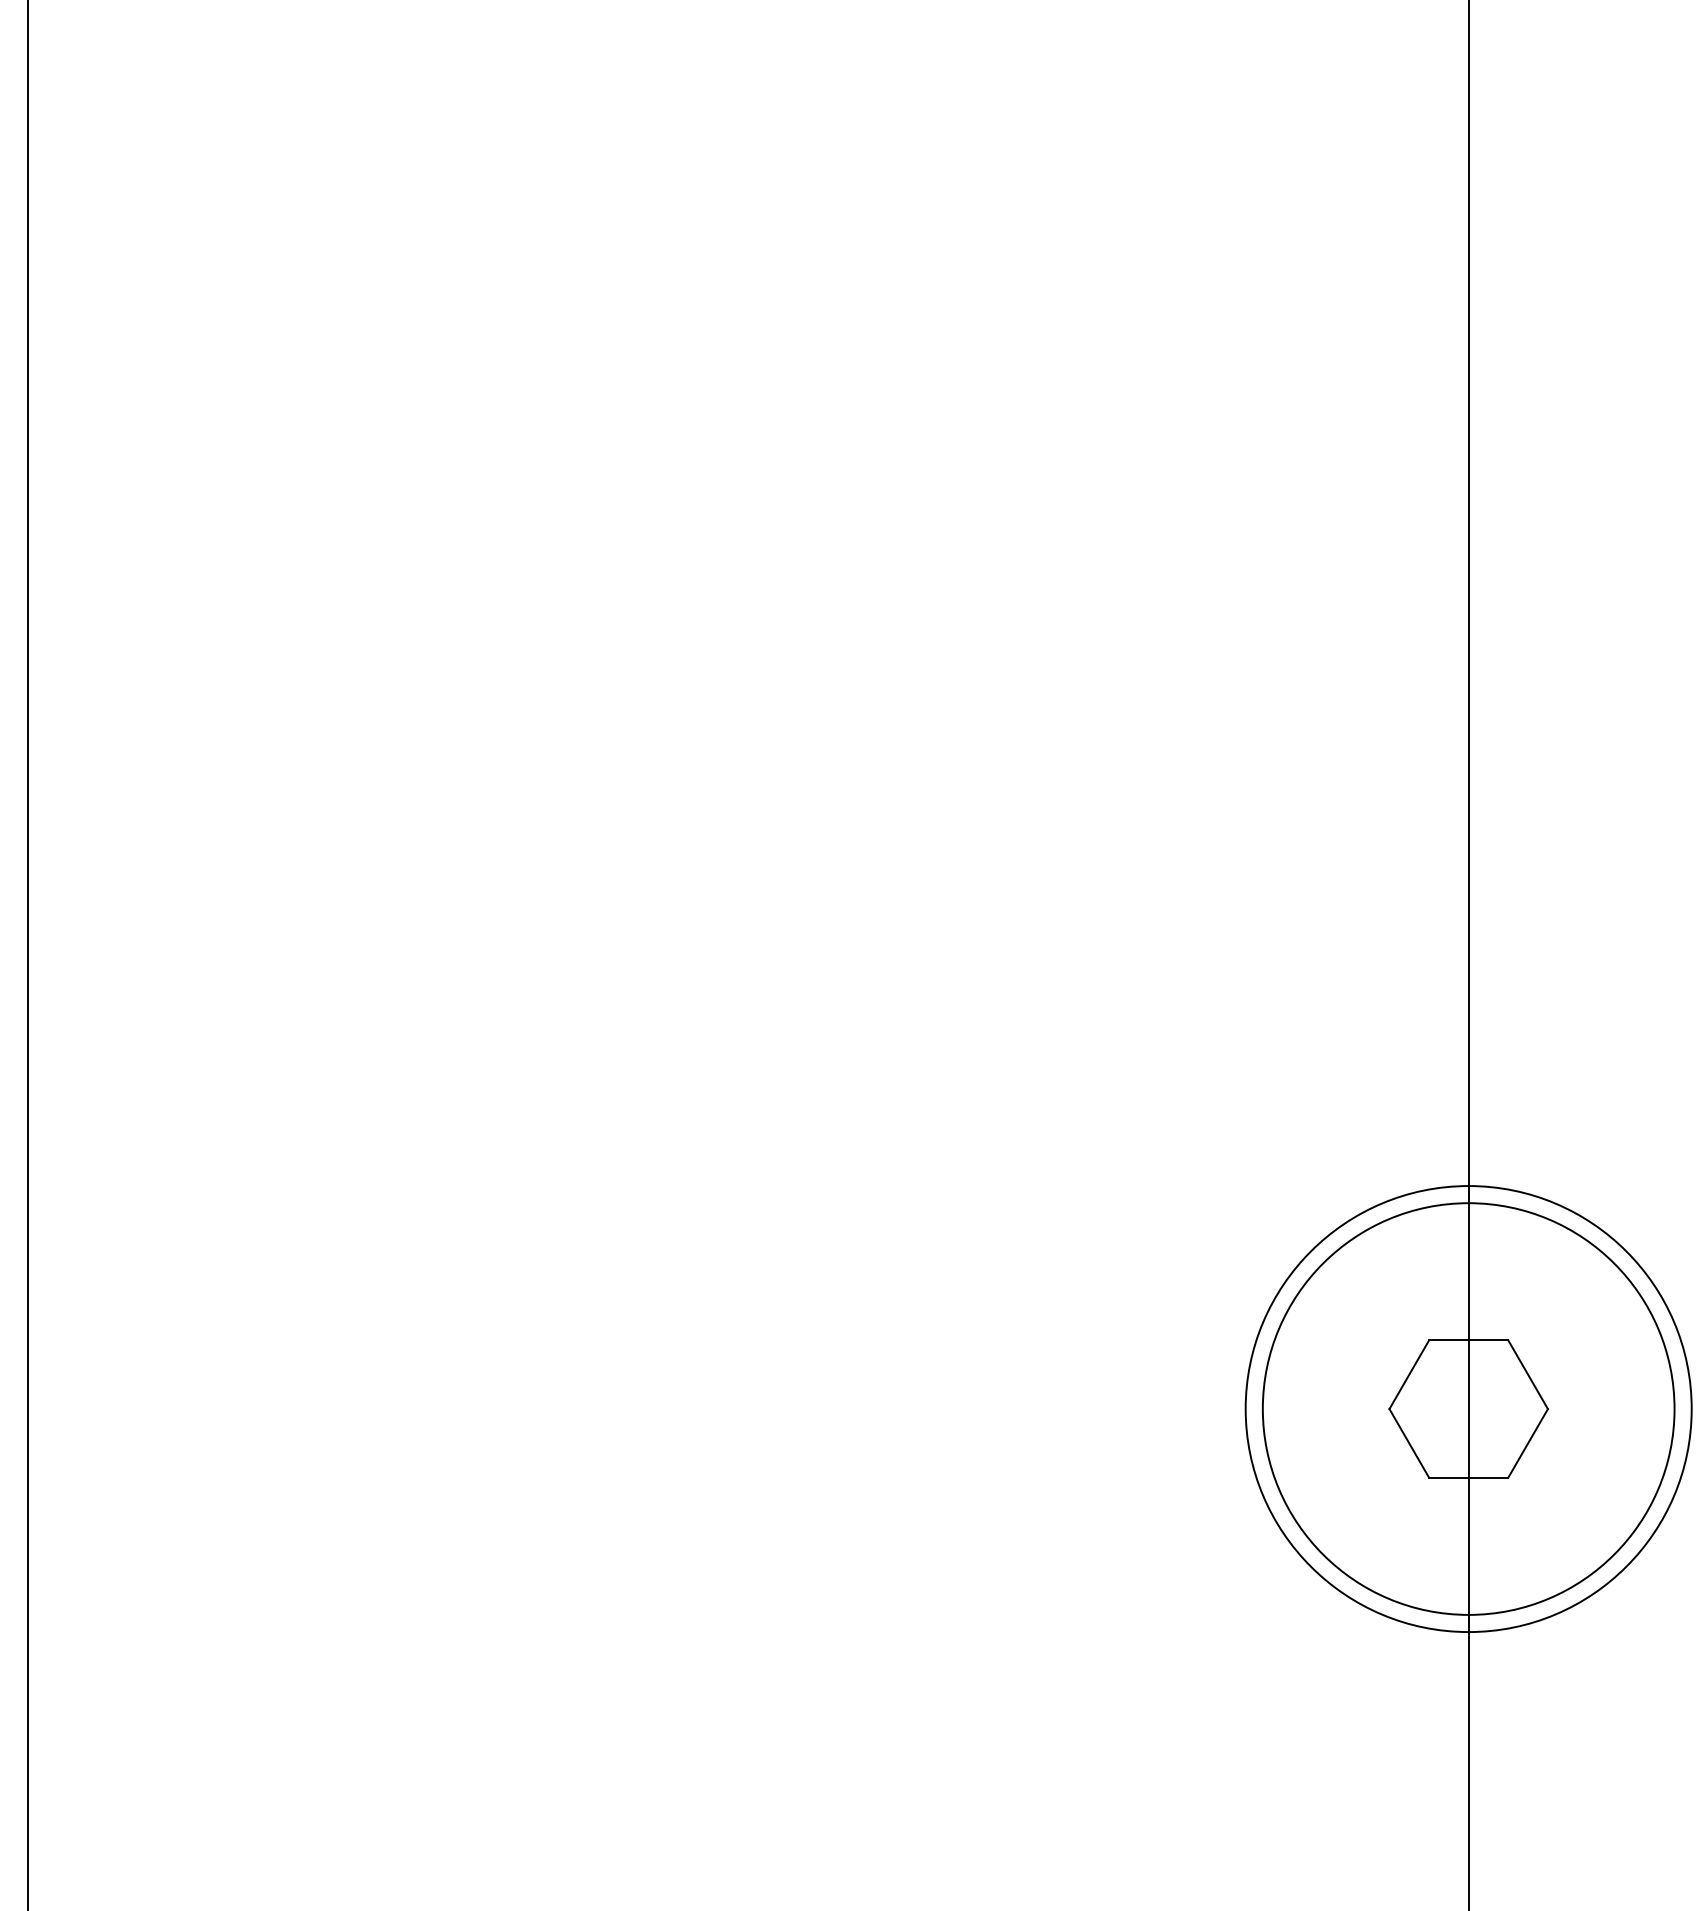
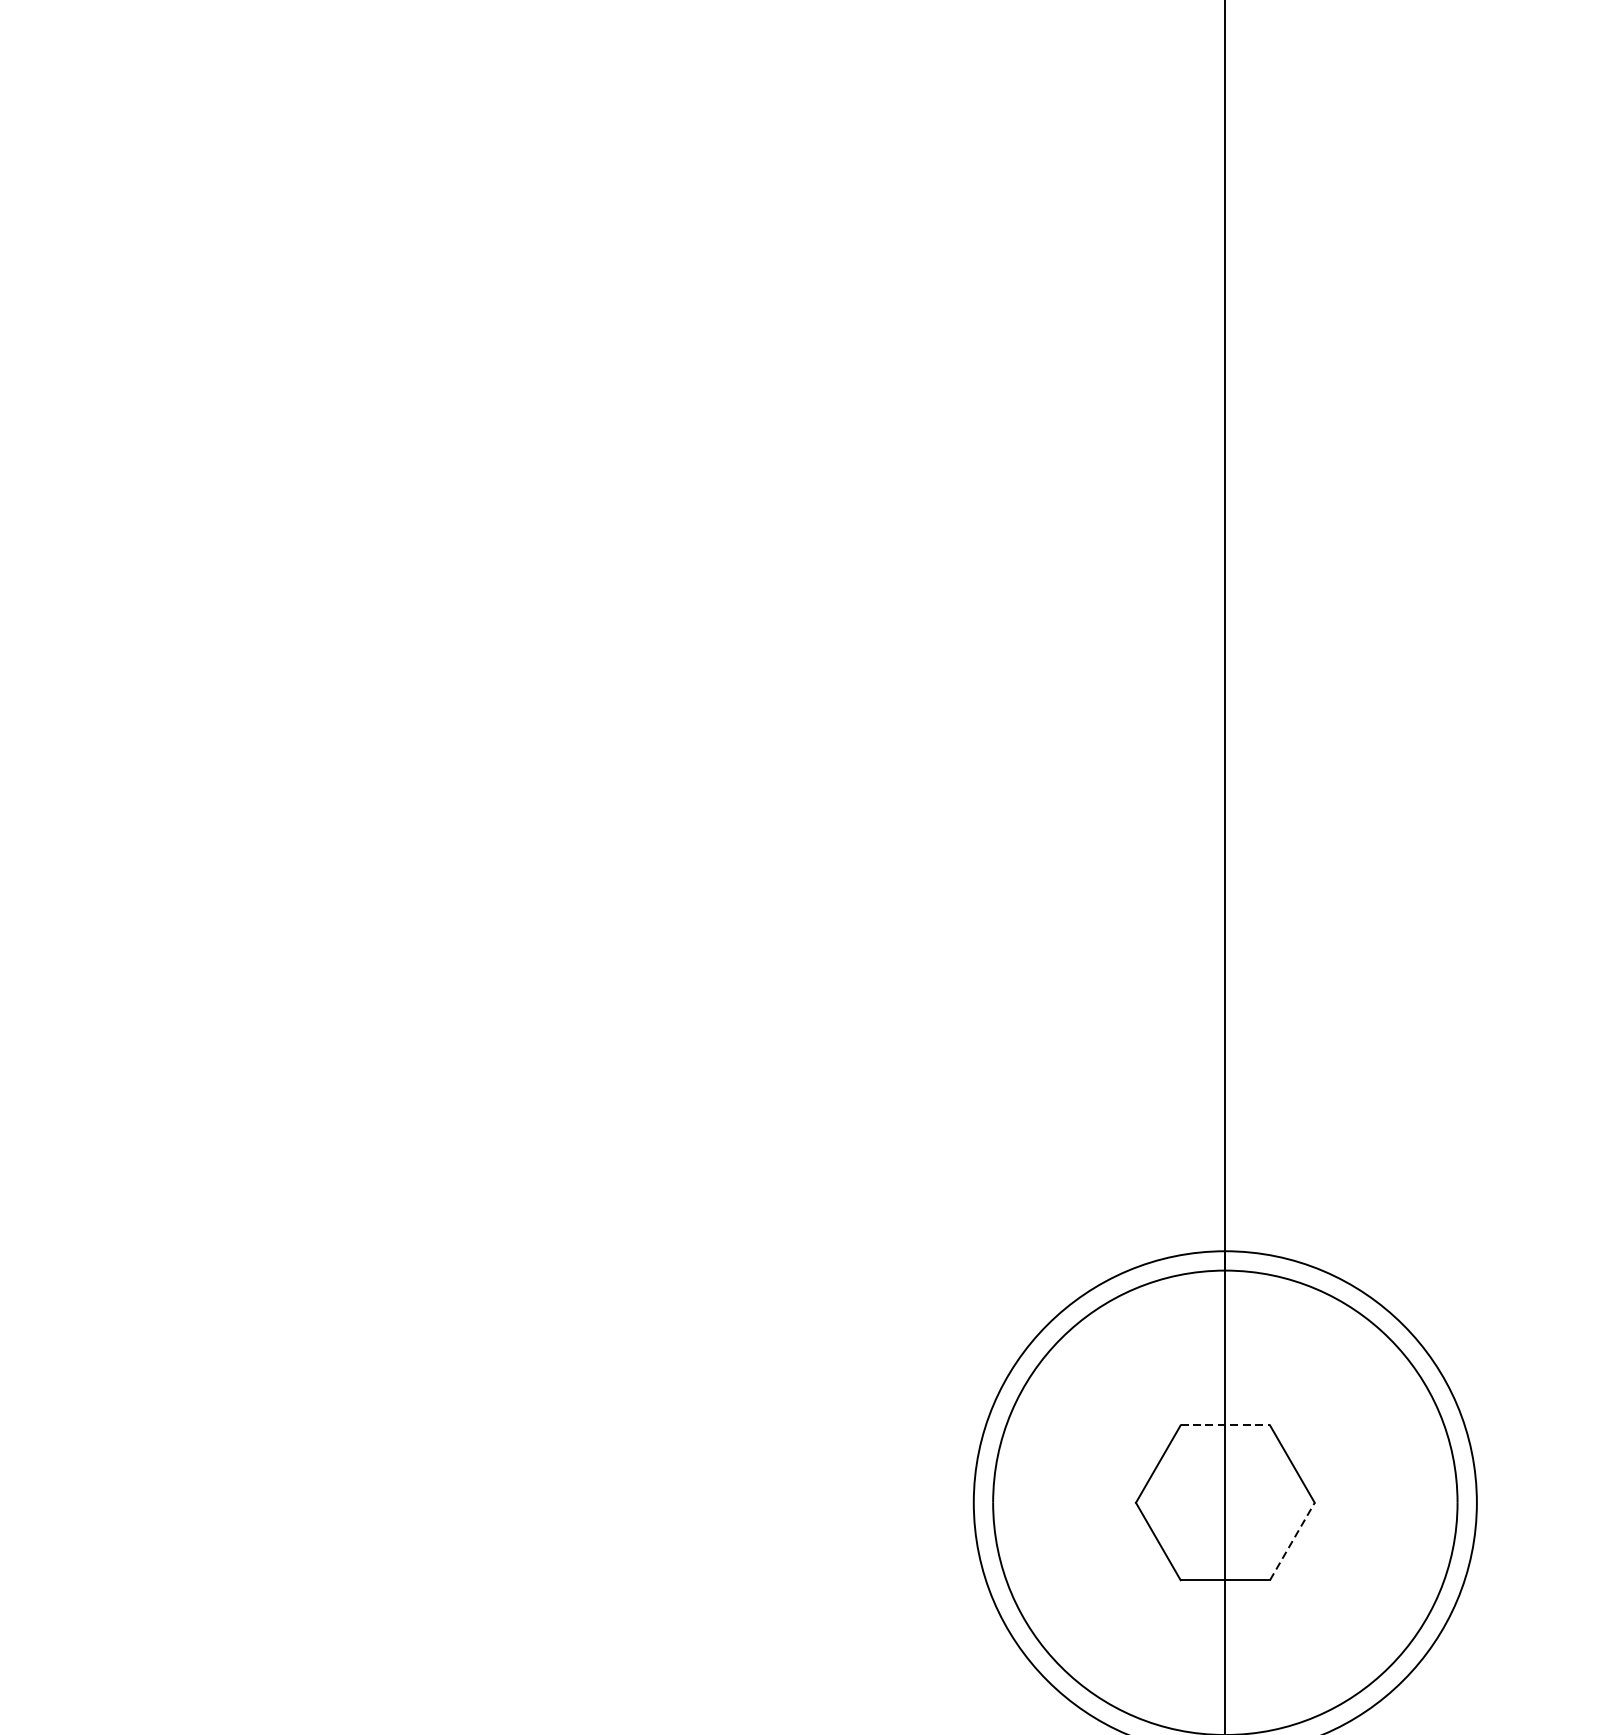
line: (1468, 1340) -> (1225, 1425), solid -> dashed
line: (1528, 1443) -> (1292, 1541), solid -> dashed

